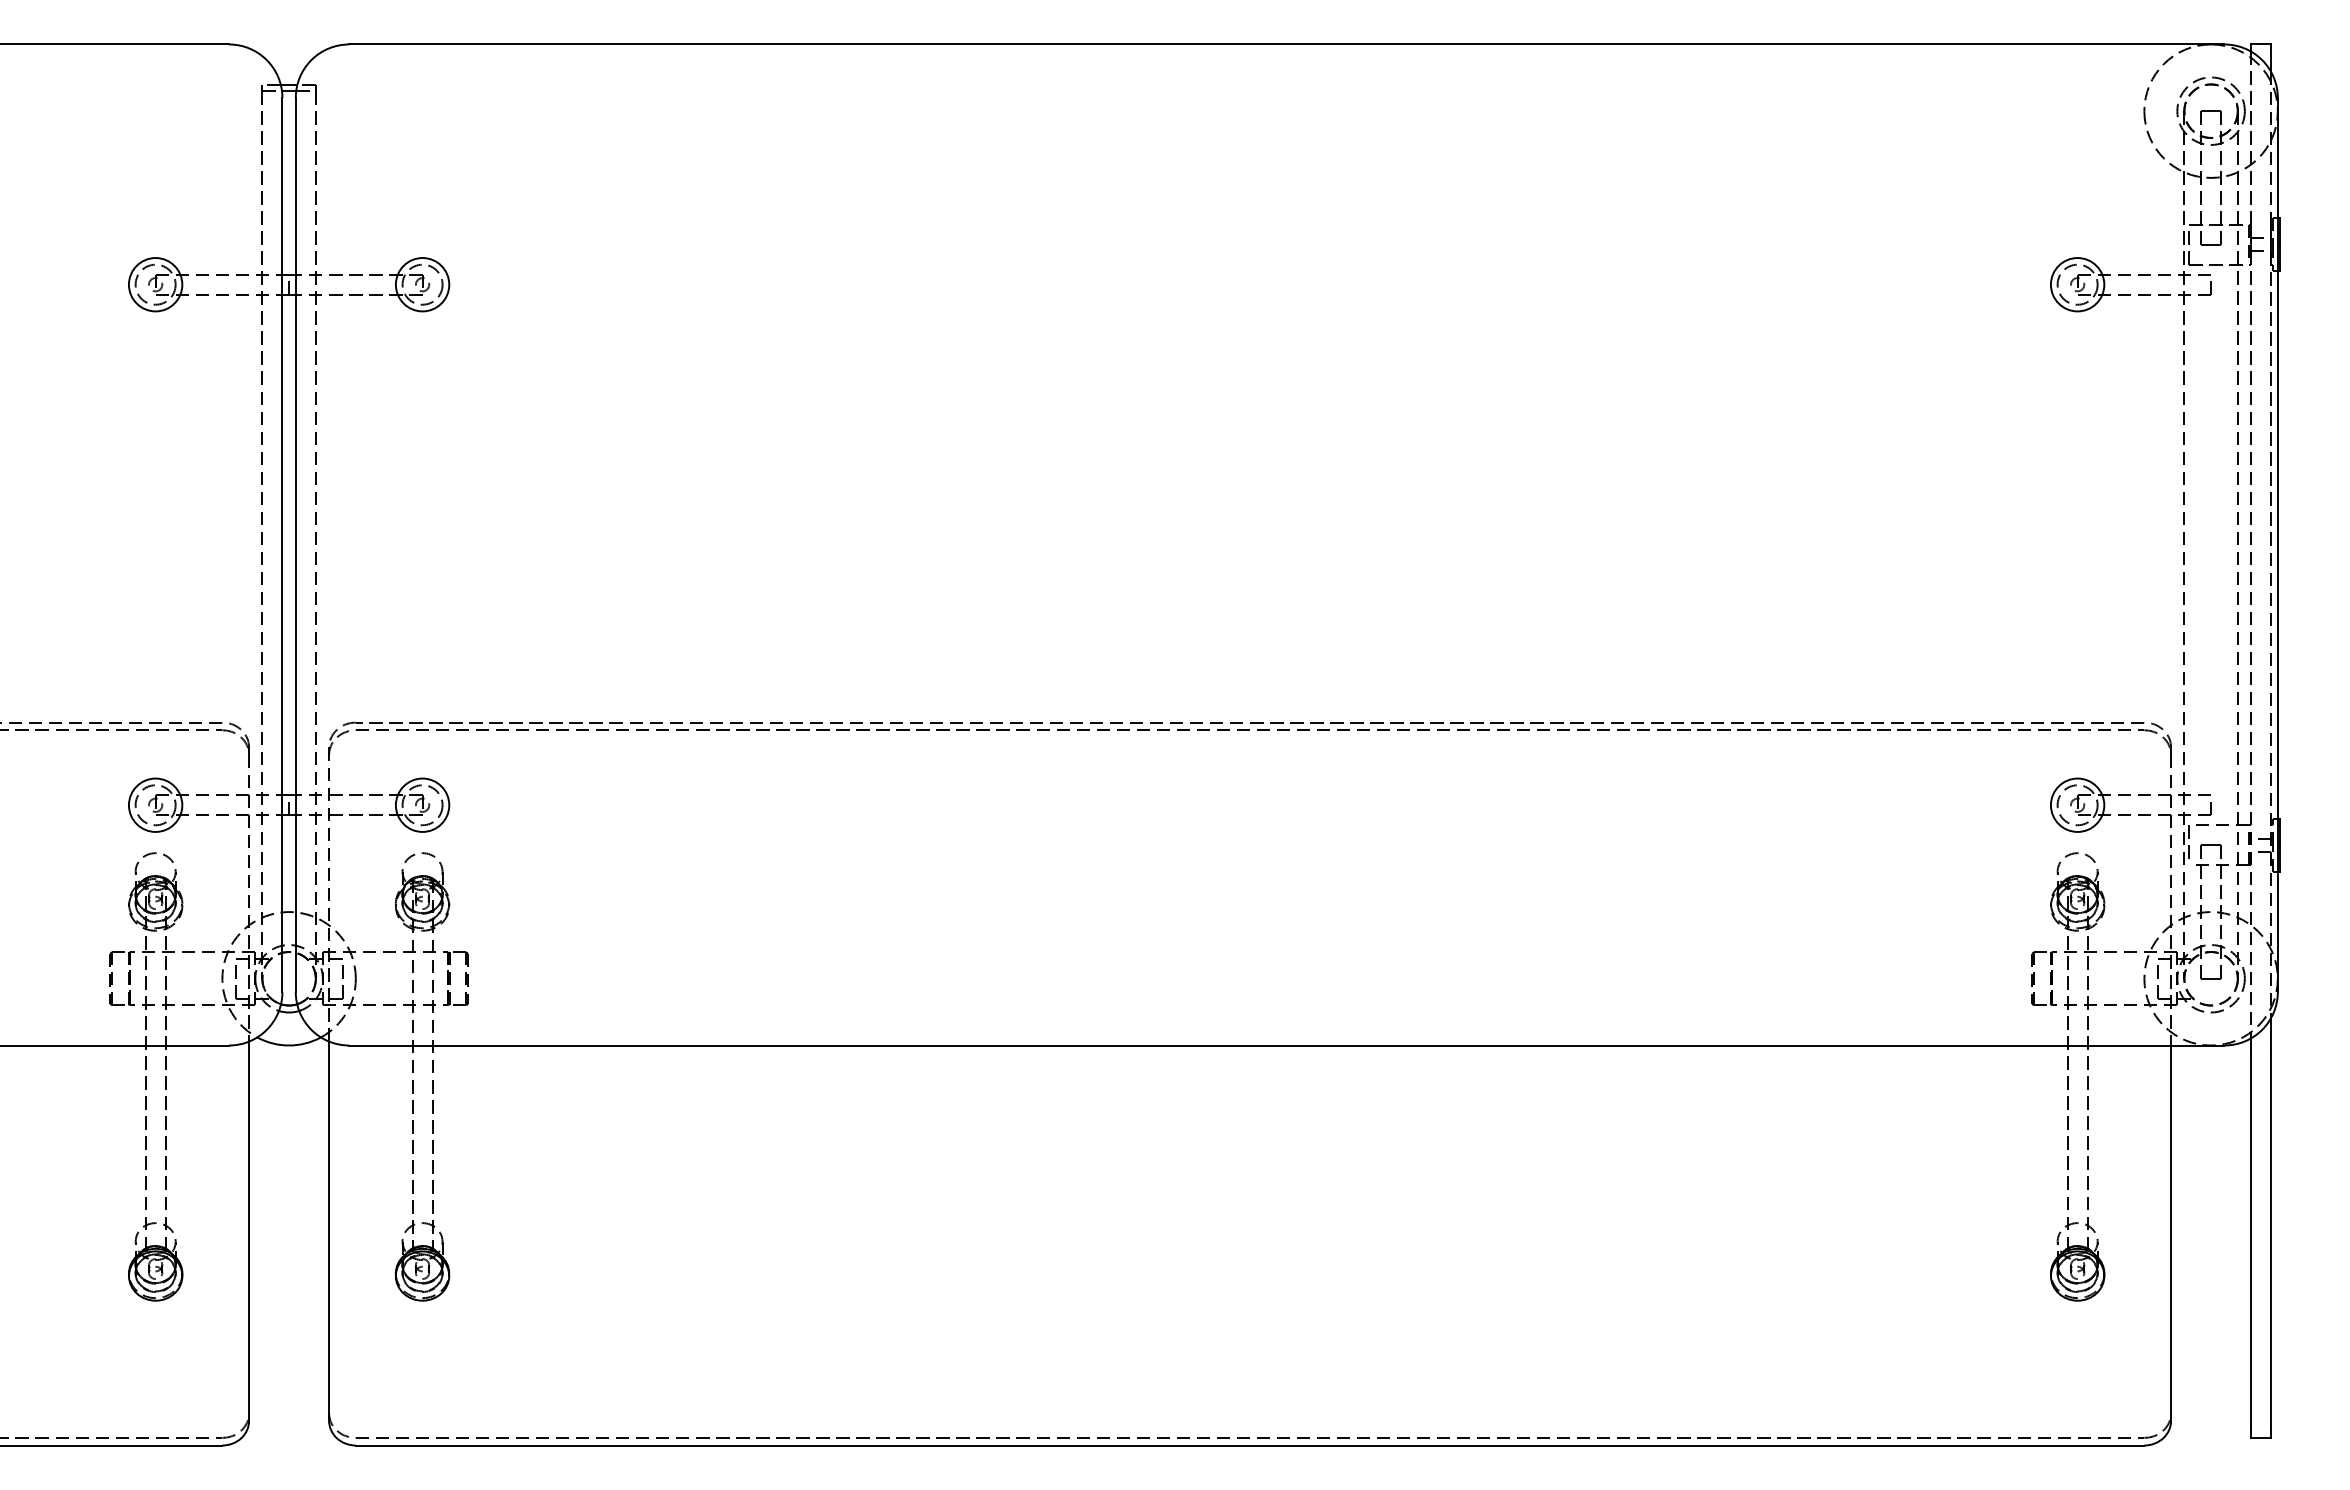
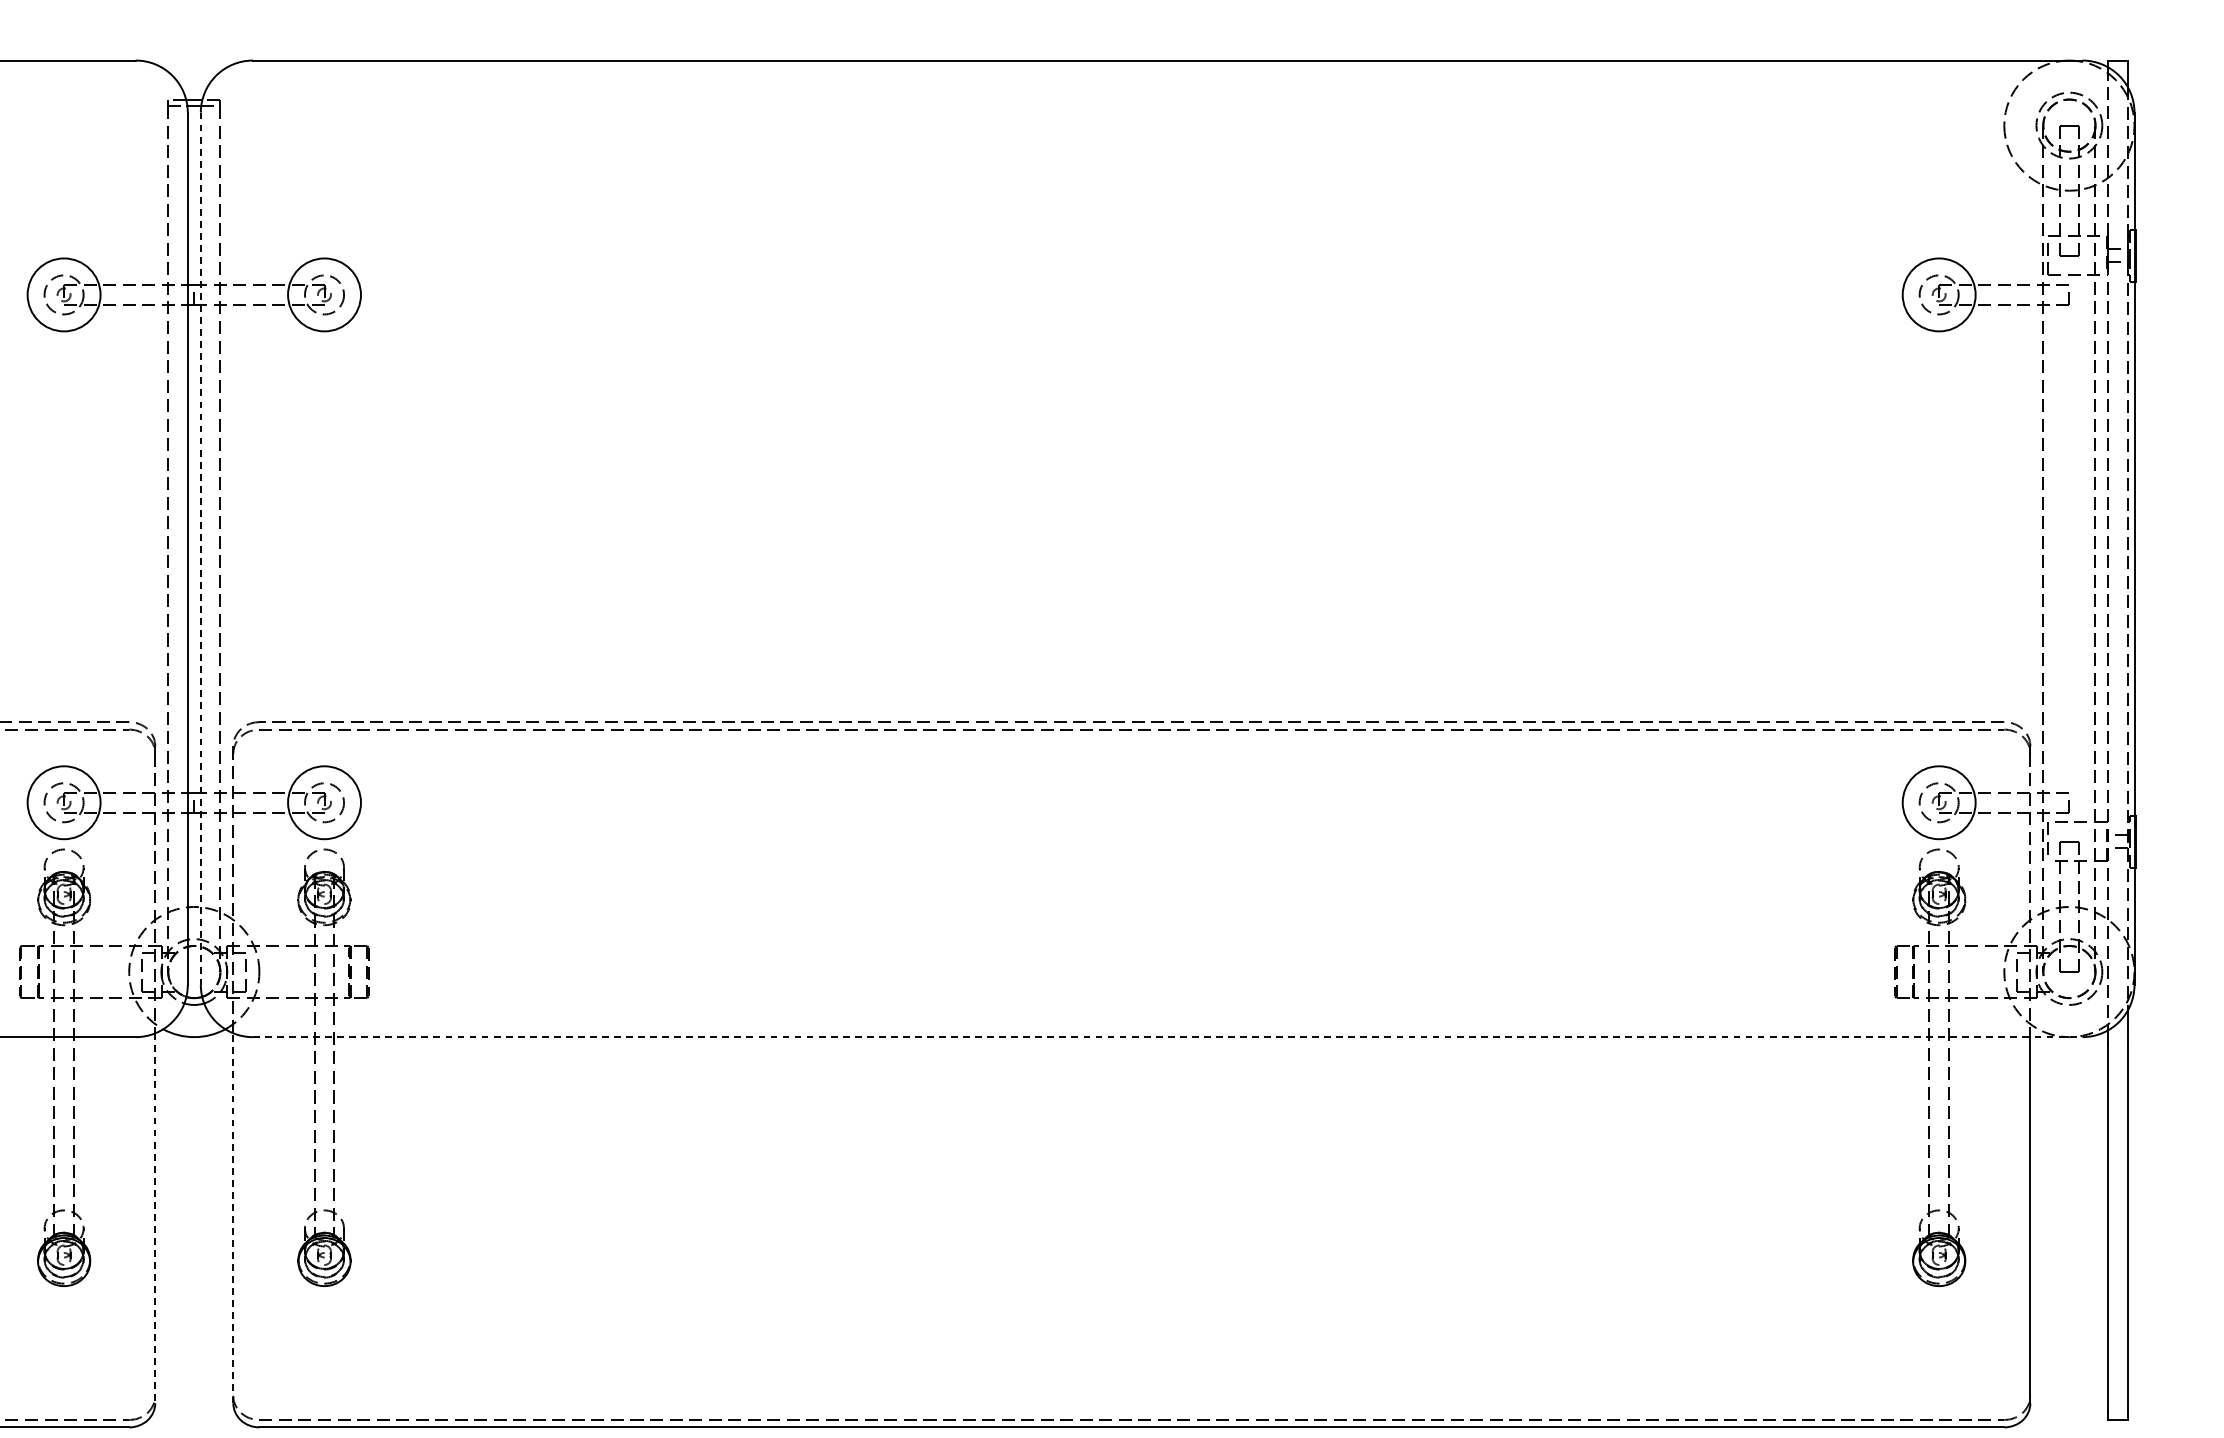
circle: (155, 284) -> (63, 294), size x1.4
circle: (422, 284) -> (324, 294), size x1.4
circle: (2077, 284) -> (1939, 294), size x1.4
line: (295, 545) -> (200, 549), solid -> dashed
circle: (155, 804) -> (63, 802), size x1.4
circle: (422, 804) -> (324, 802), size x1.4
circle: (2077, 804) -> (1939, 802), size x1.4
line: (1286, 1045) -> (1167, 1037), solid -> dashed
line: (249, 1231) -> (155, 1218), solid -> dashed
line: (329, 1231) -> (233, 1218), solid -> dashed

